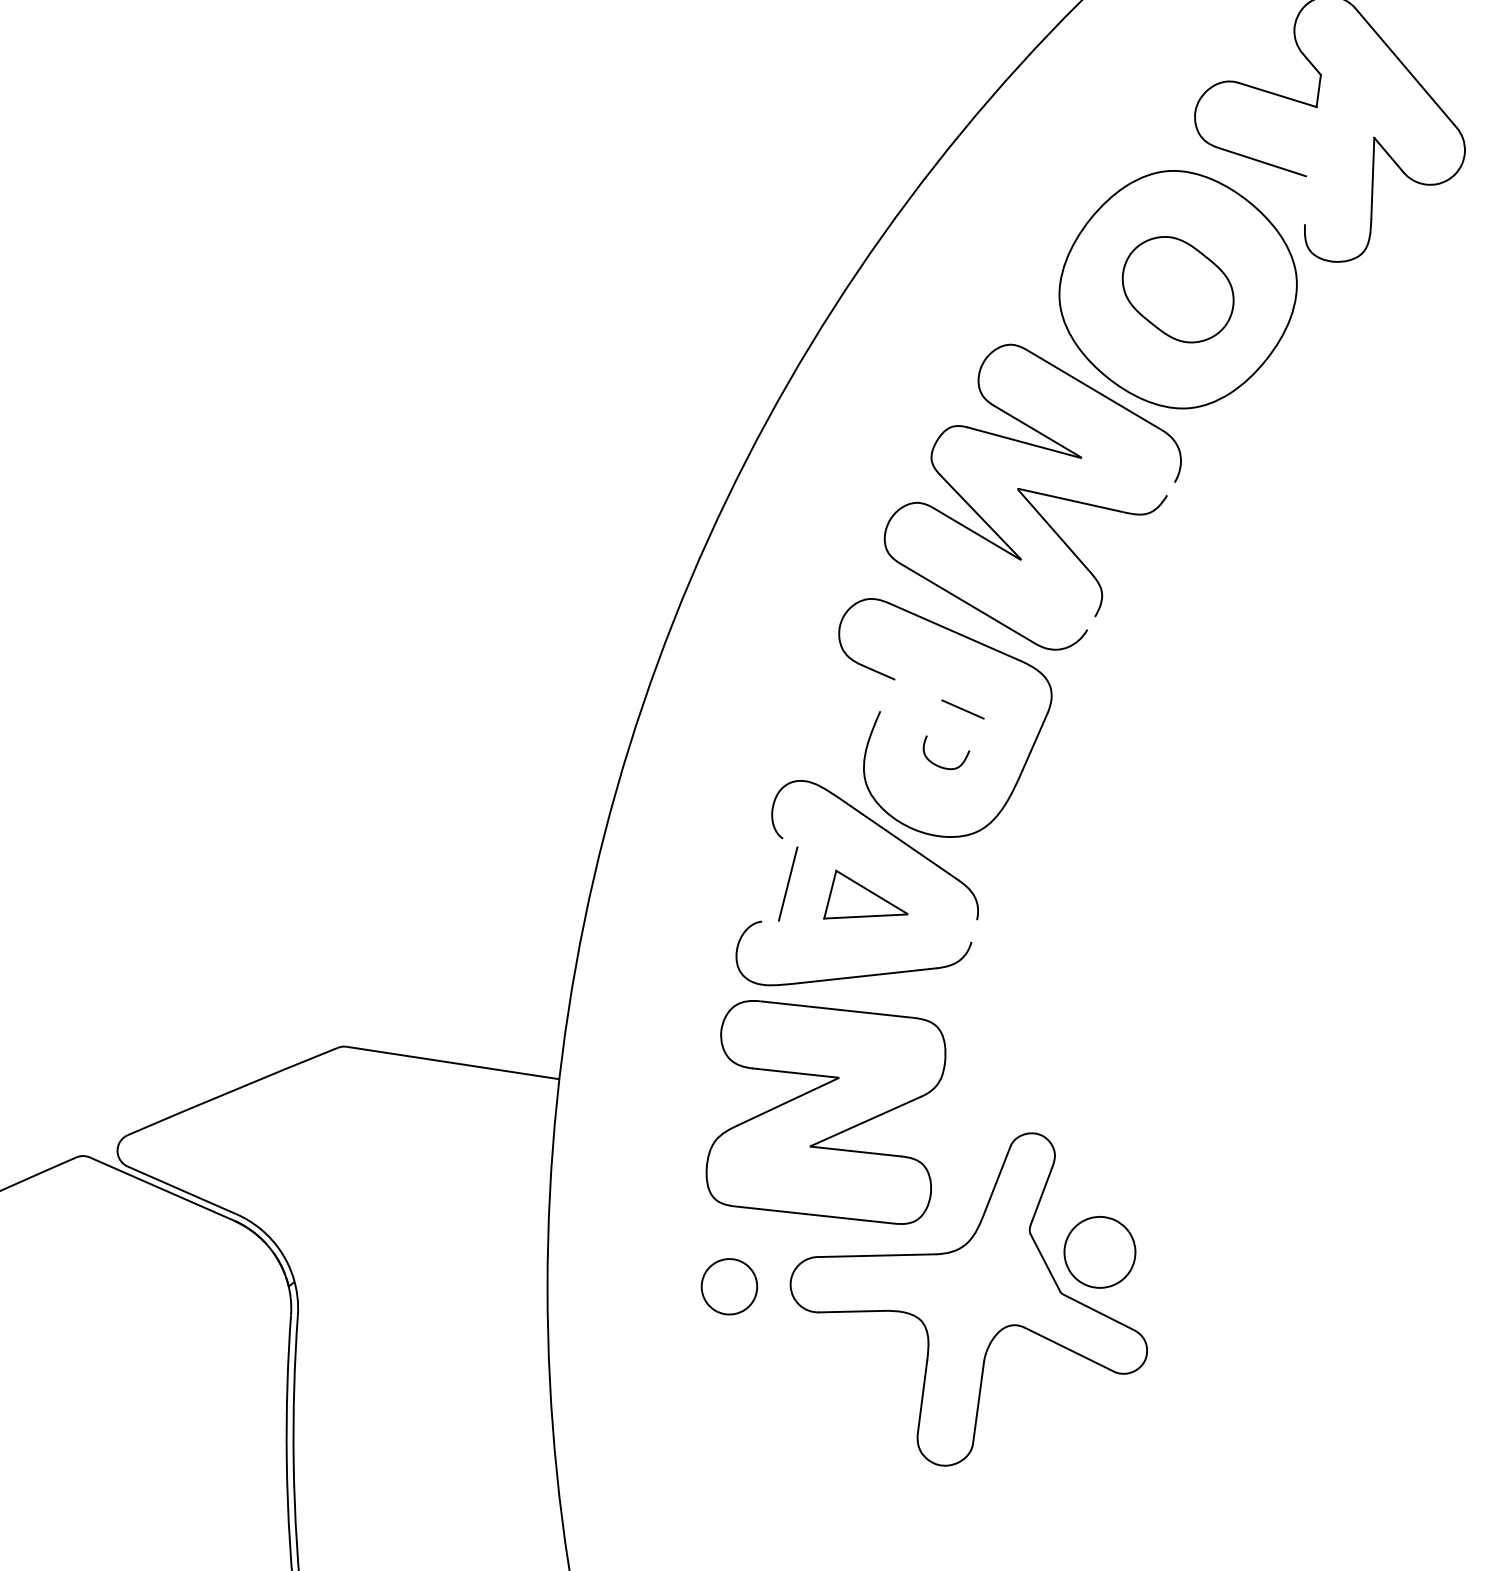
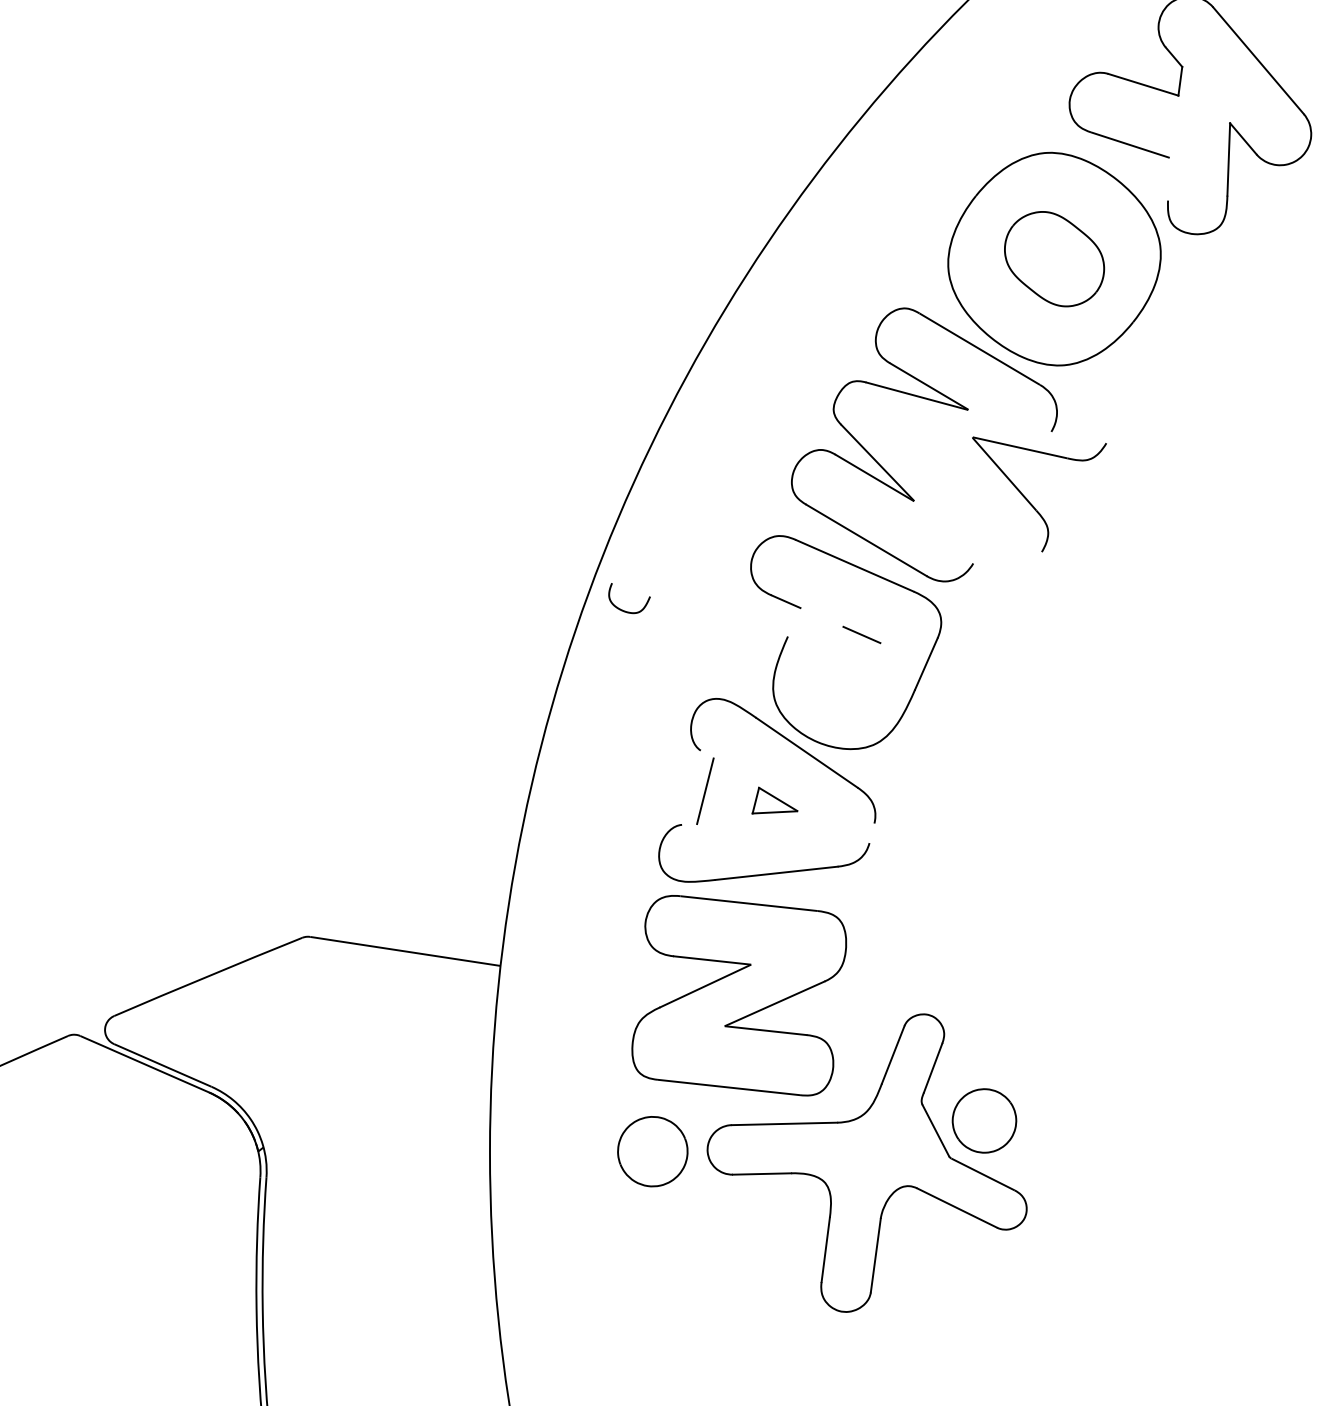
part: (1082, 561) -> (1030, 502), moved
curve: (942, 766) -> (626, 610), moved
part: (865, 894) -> (774, 800), size x0.6
part: (729, 1286) -> (652, 1151), size x1.4

